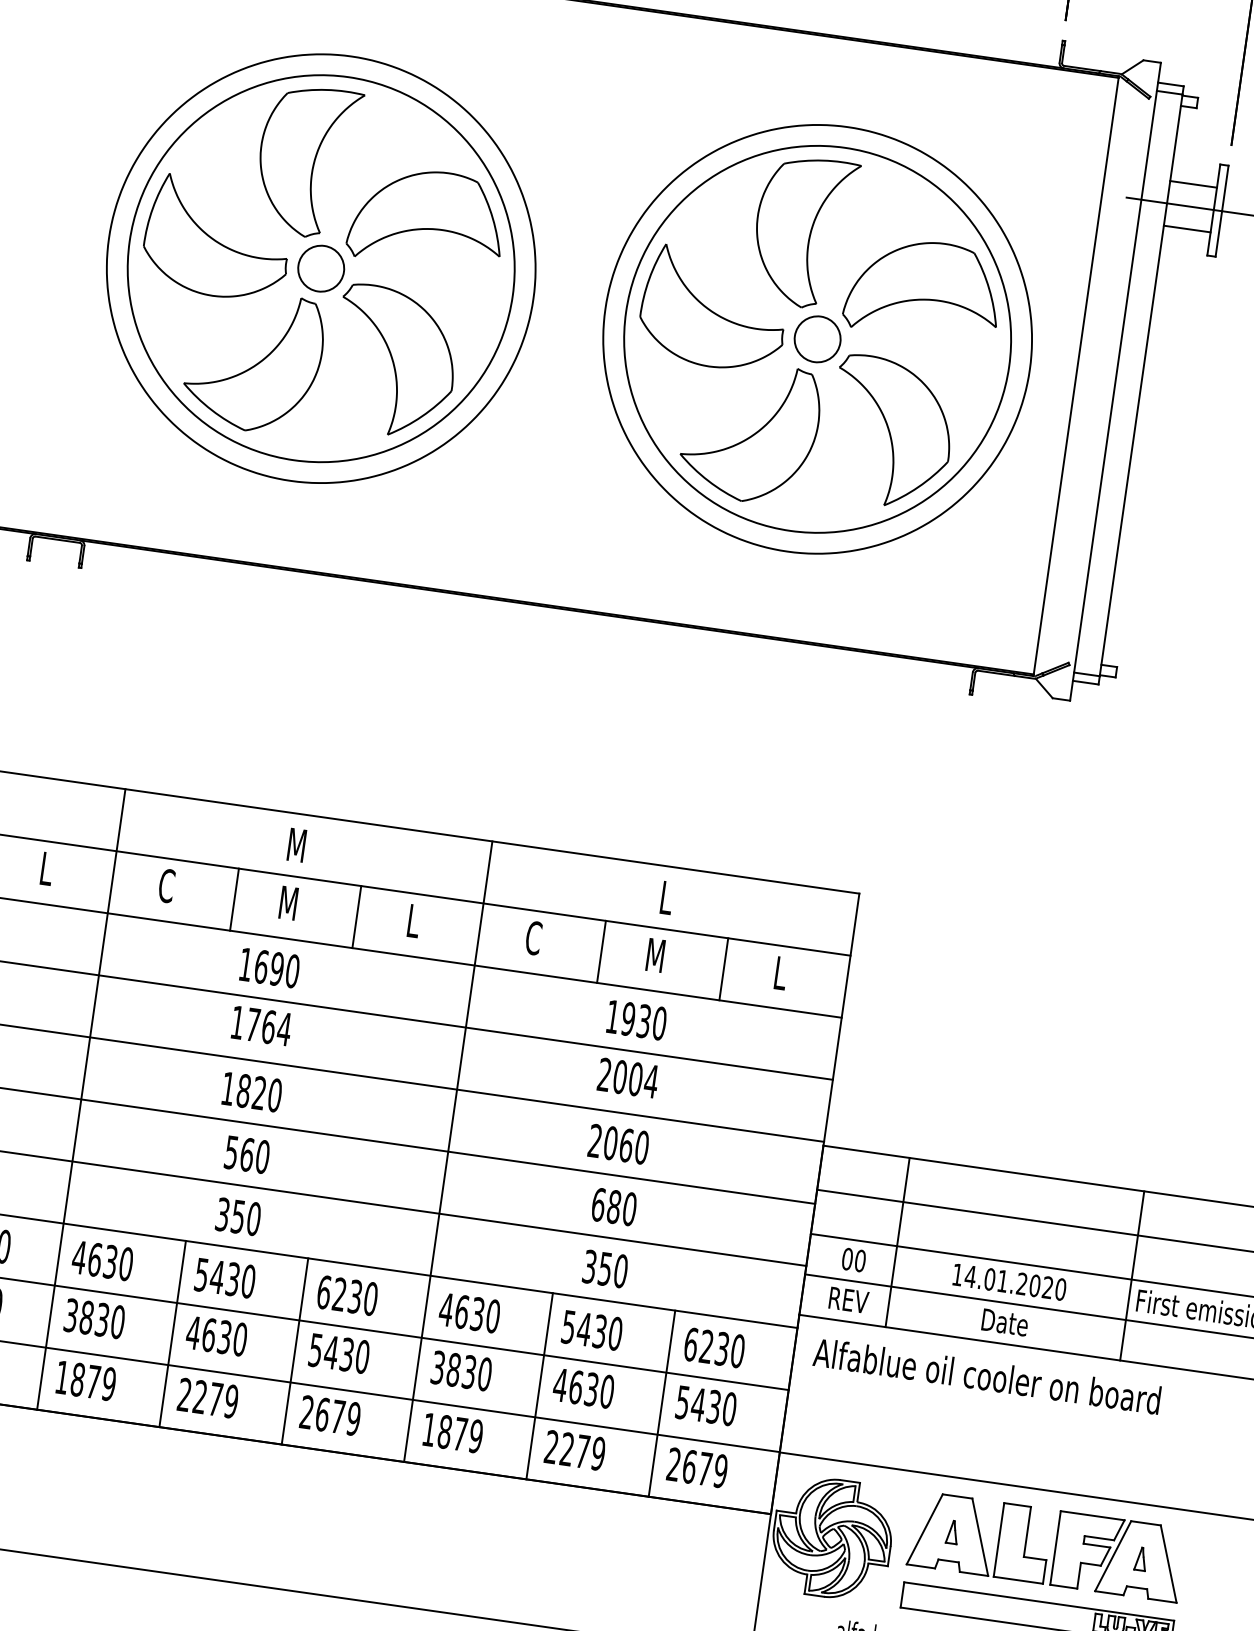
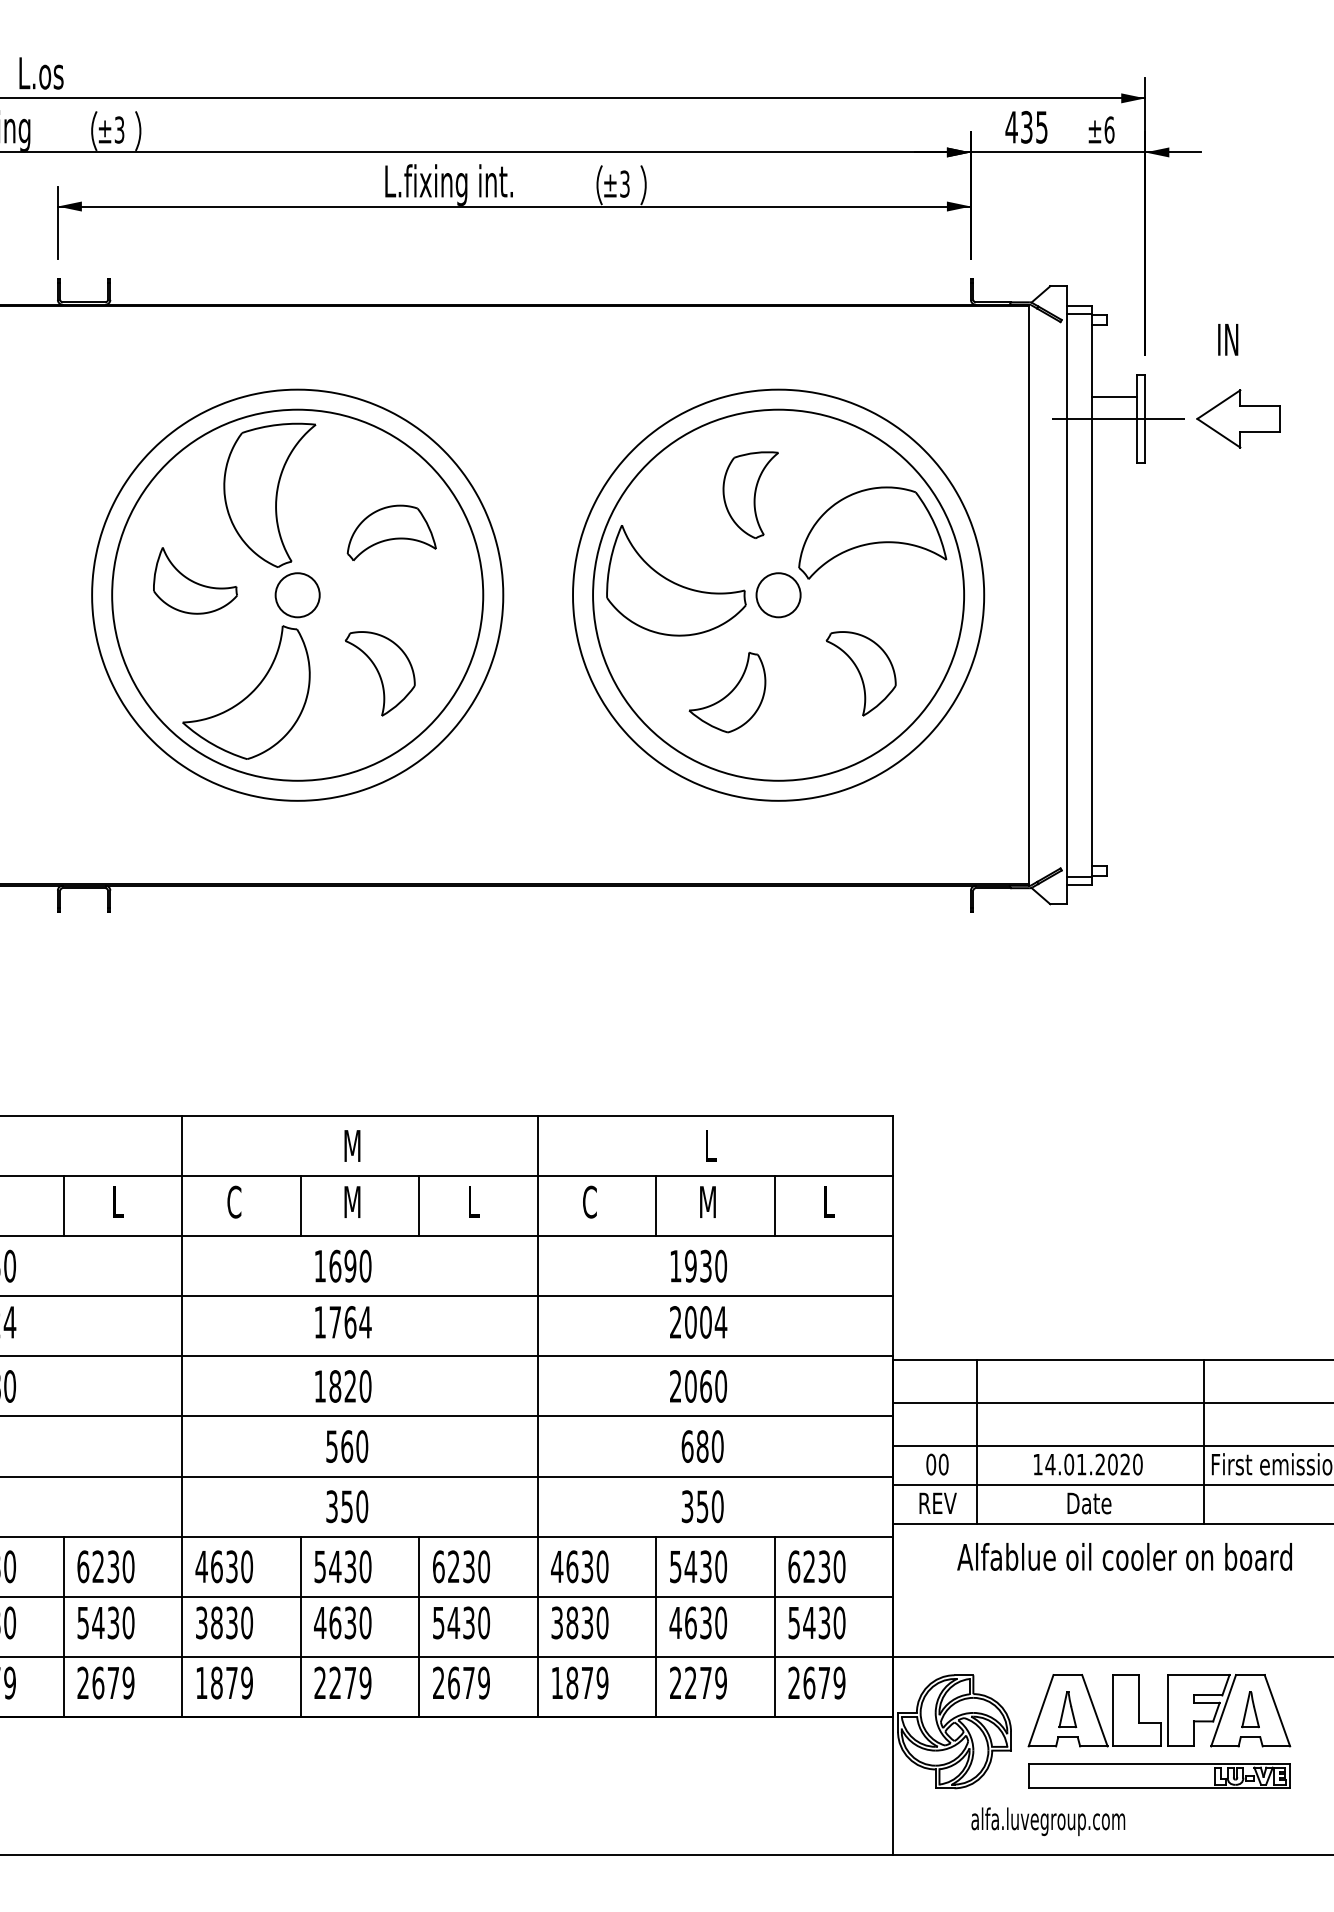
part: (427, 217) -> (391, 532), size x0.6
line: (1187, 228) -> (1114, 440), removed
part: (803, 231) -> (750, 494), size x0.6
part: (217, 238) -> (195, 580), size x0.6
part: (394, 361) -> (379, 673), size x0.6
part: (750, 432) -> (727, 692), size x0.6
part: (890, 432) -> (860, 673), size x0.6
text: (987, 1375) -> (1124, 1556), moved
part: (953, 1532) -> (1068, 1709), size x1.6
part: (1141, 1558) -> (1250, 1709), size x1.6

